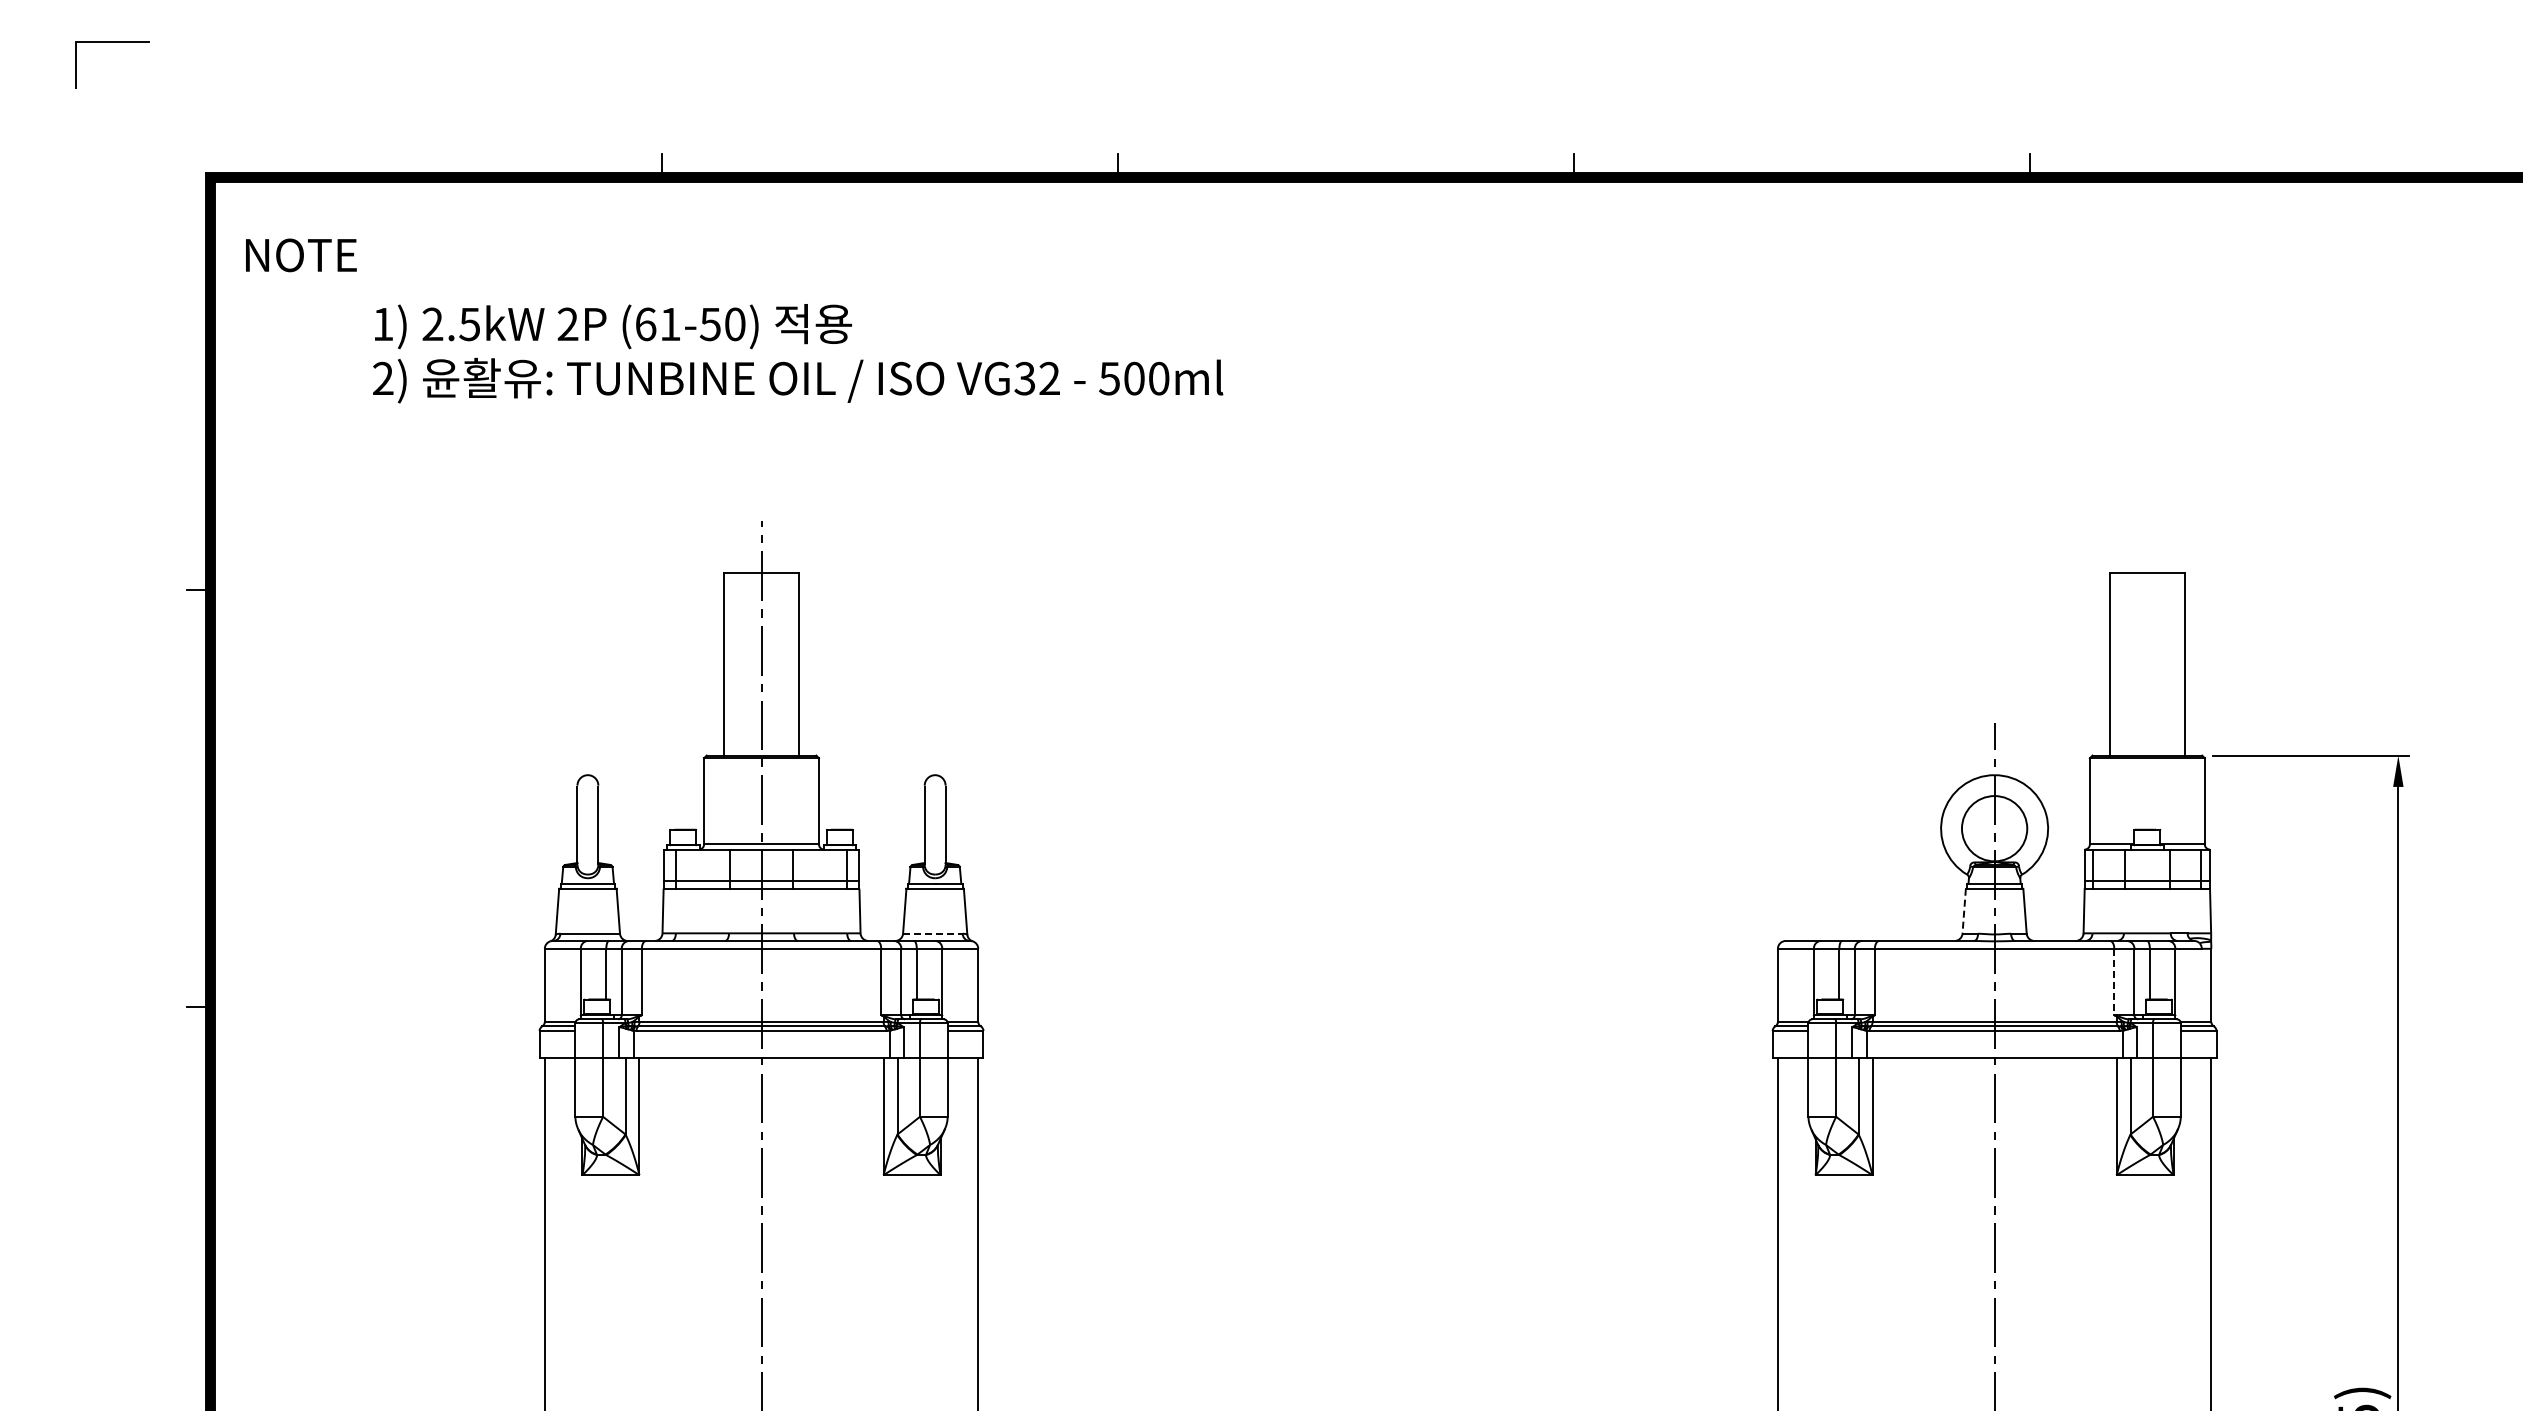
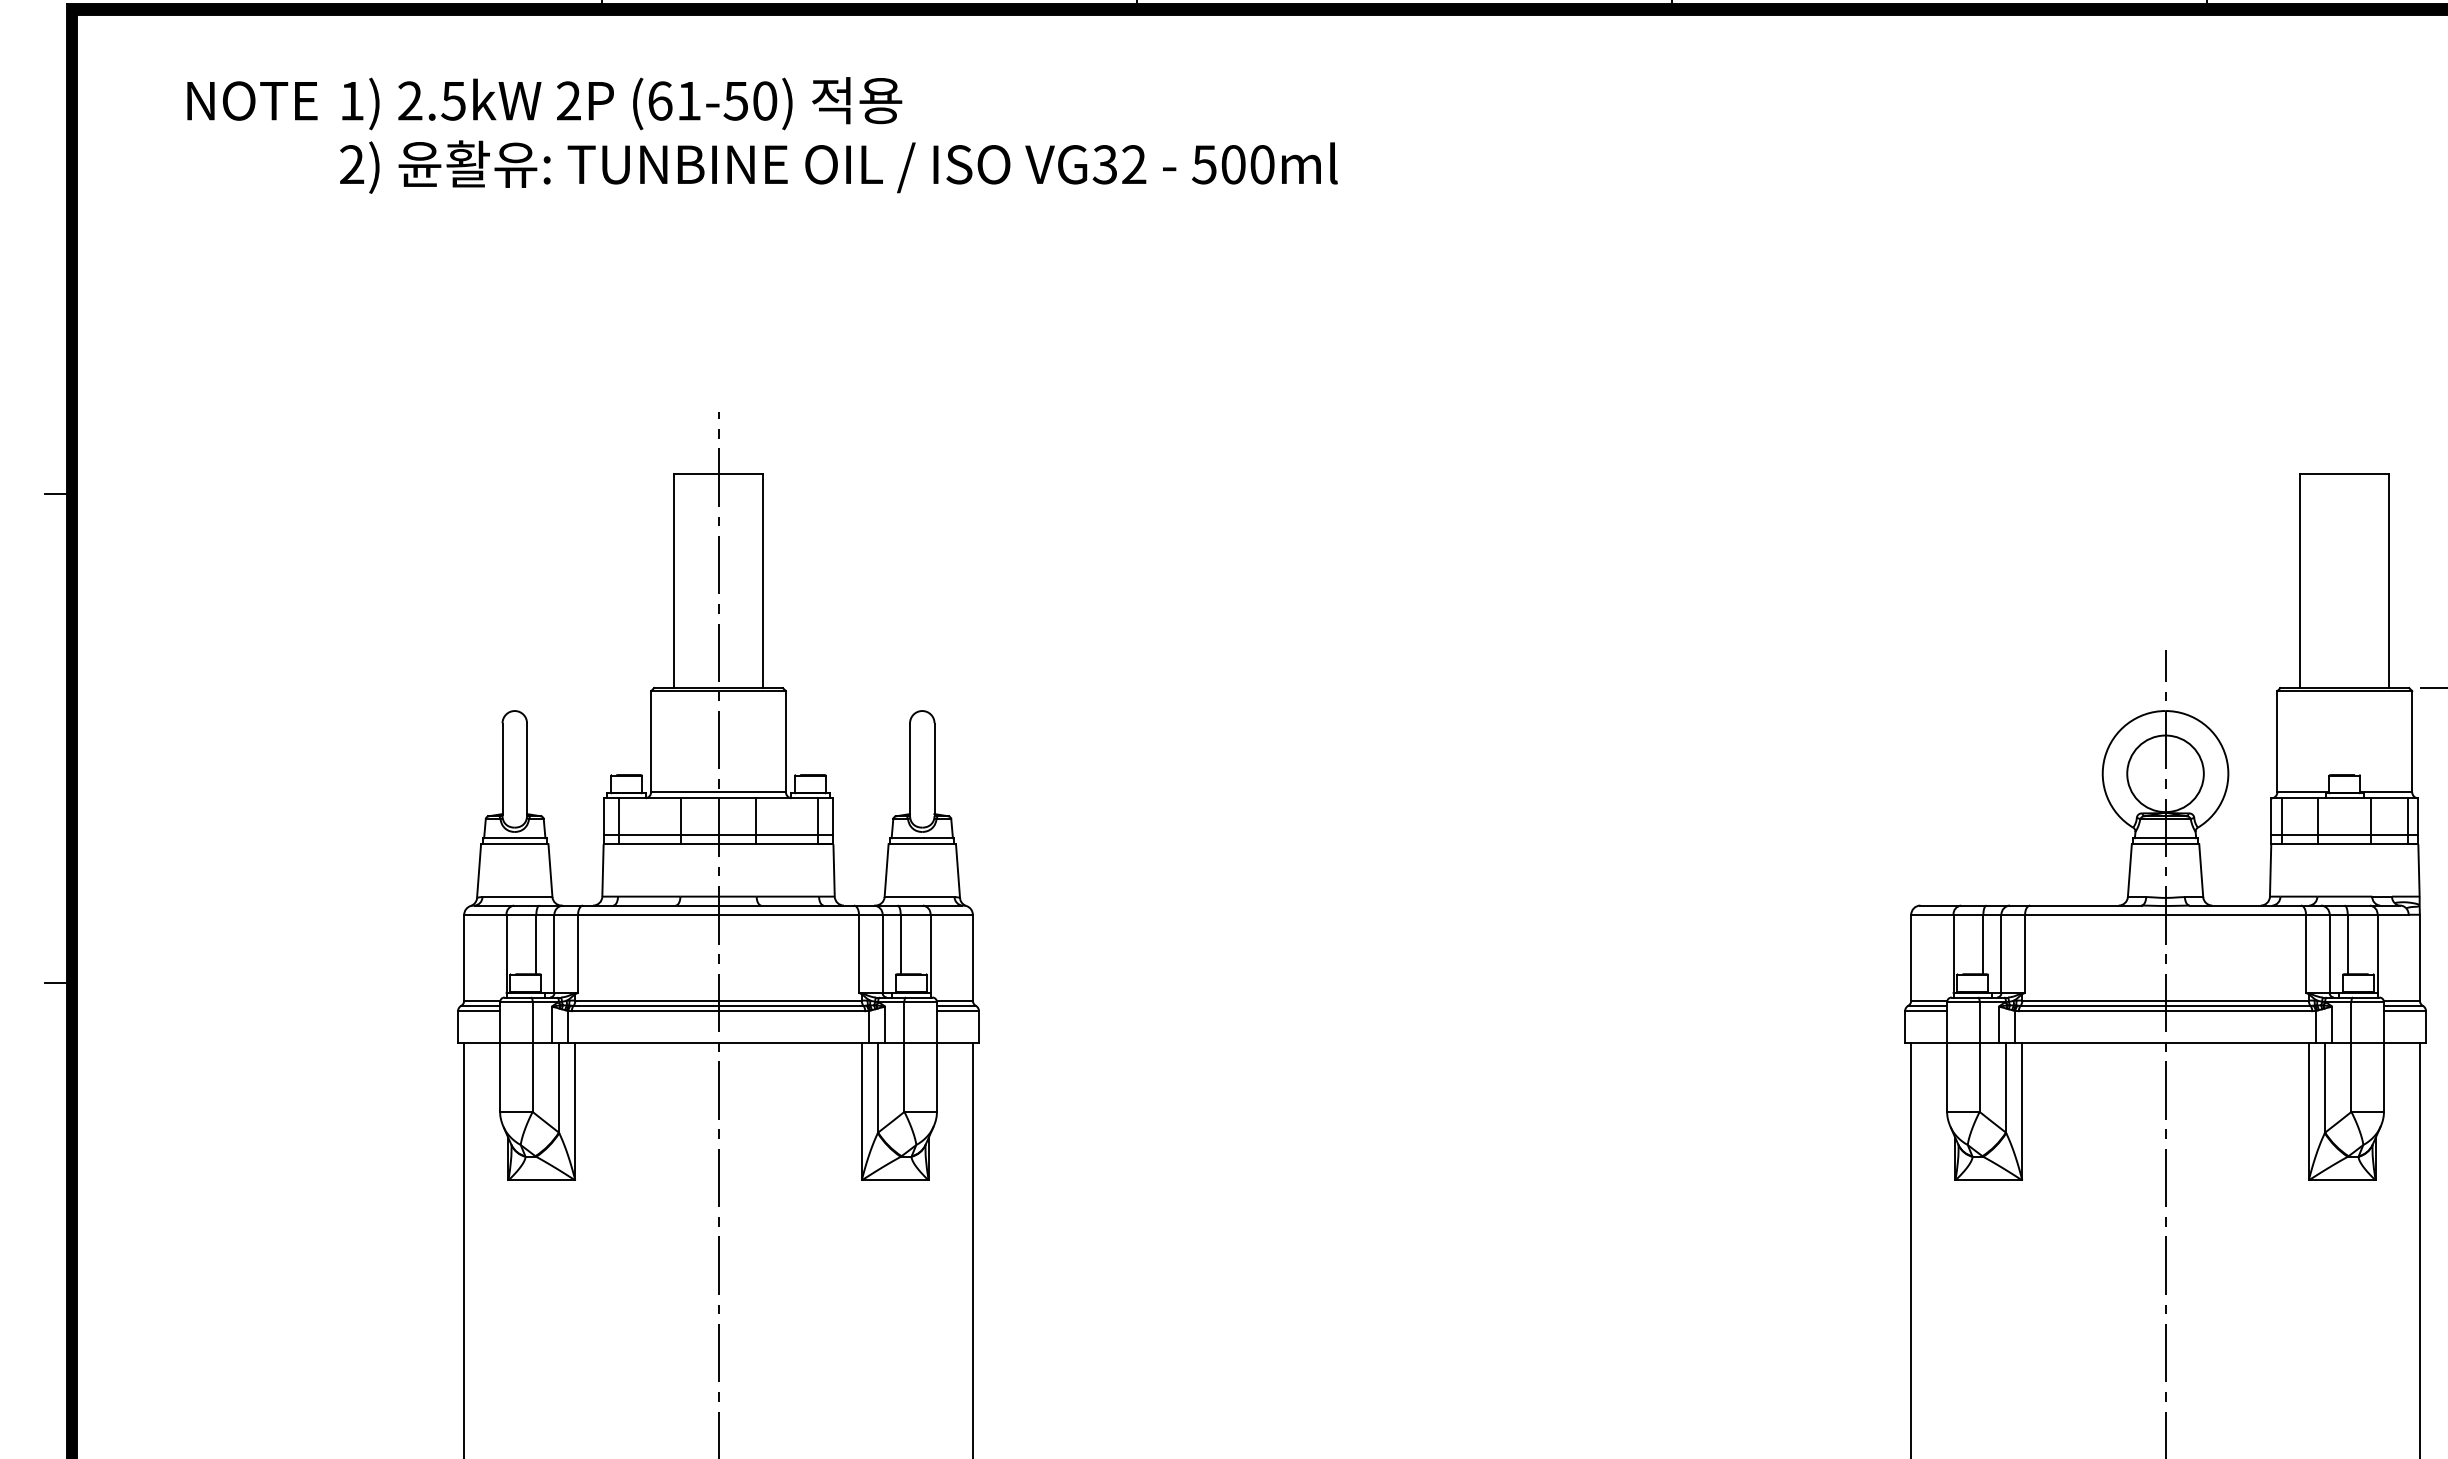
text: (301, 255) -> (252, 101), moved
text: (798, 353) -> (839, 135), moved
line: (1964, 911) -> (2130, 870), dashed -> solid
line: (932, 933) -> (919, 896), dashed -> solid
line: (2114, 982) -> (2306, 954), dashed -> solid

